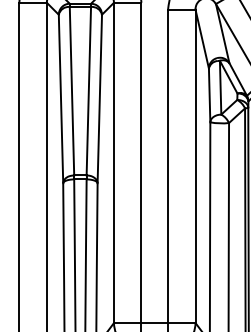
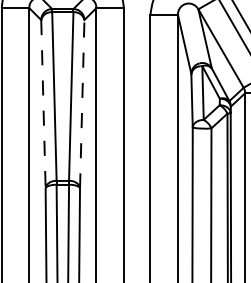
line: (99, 98) -> (81, 103), solid -> dashed
line: (61, 99) -> (43, 104), solid -> dashed

